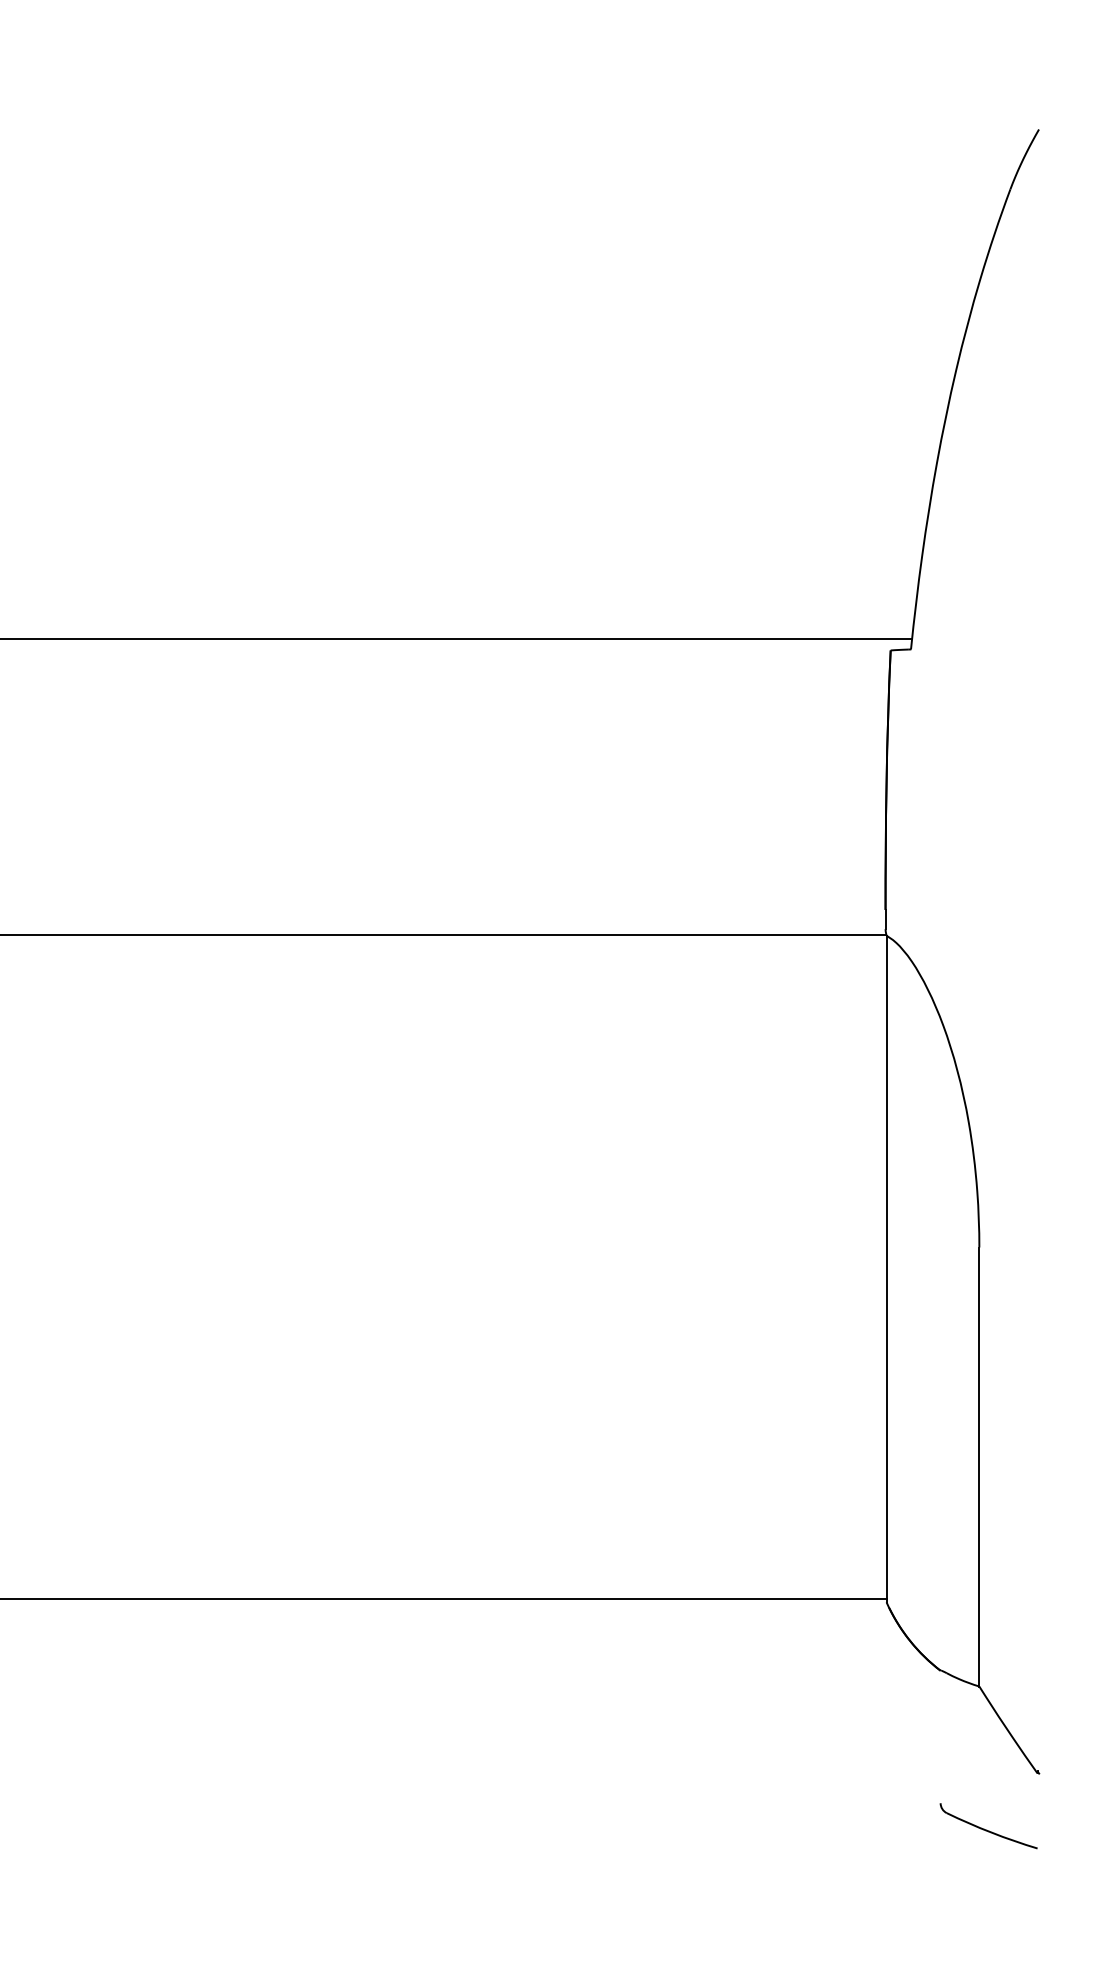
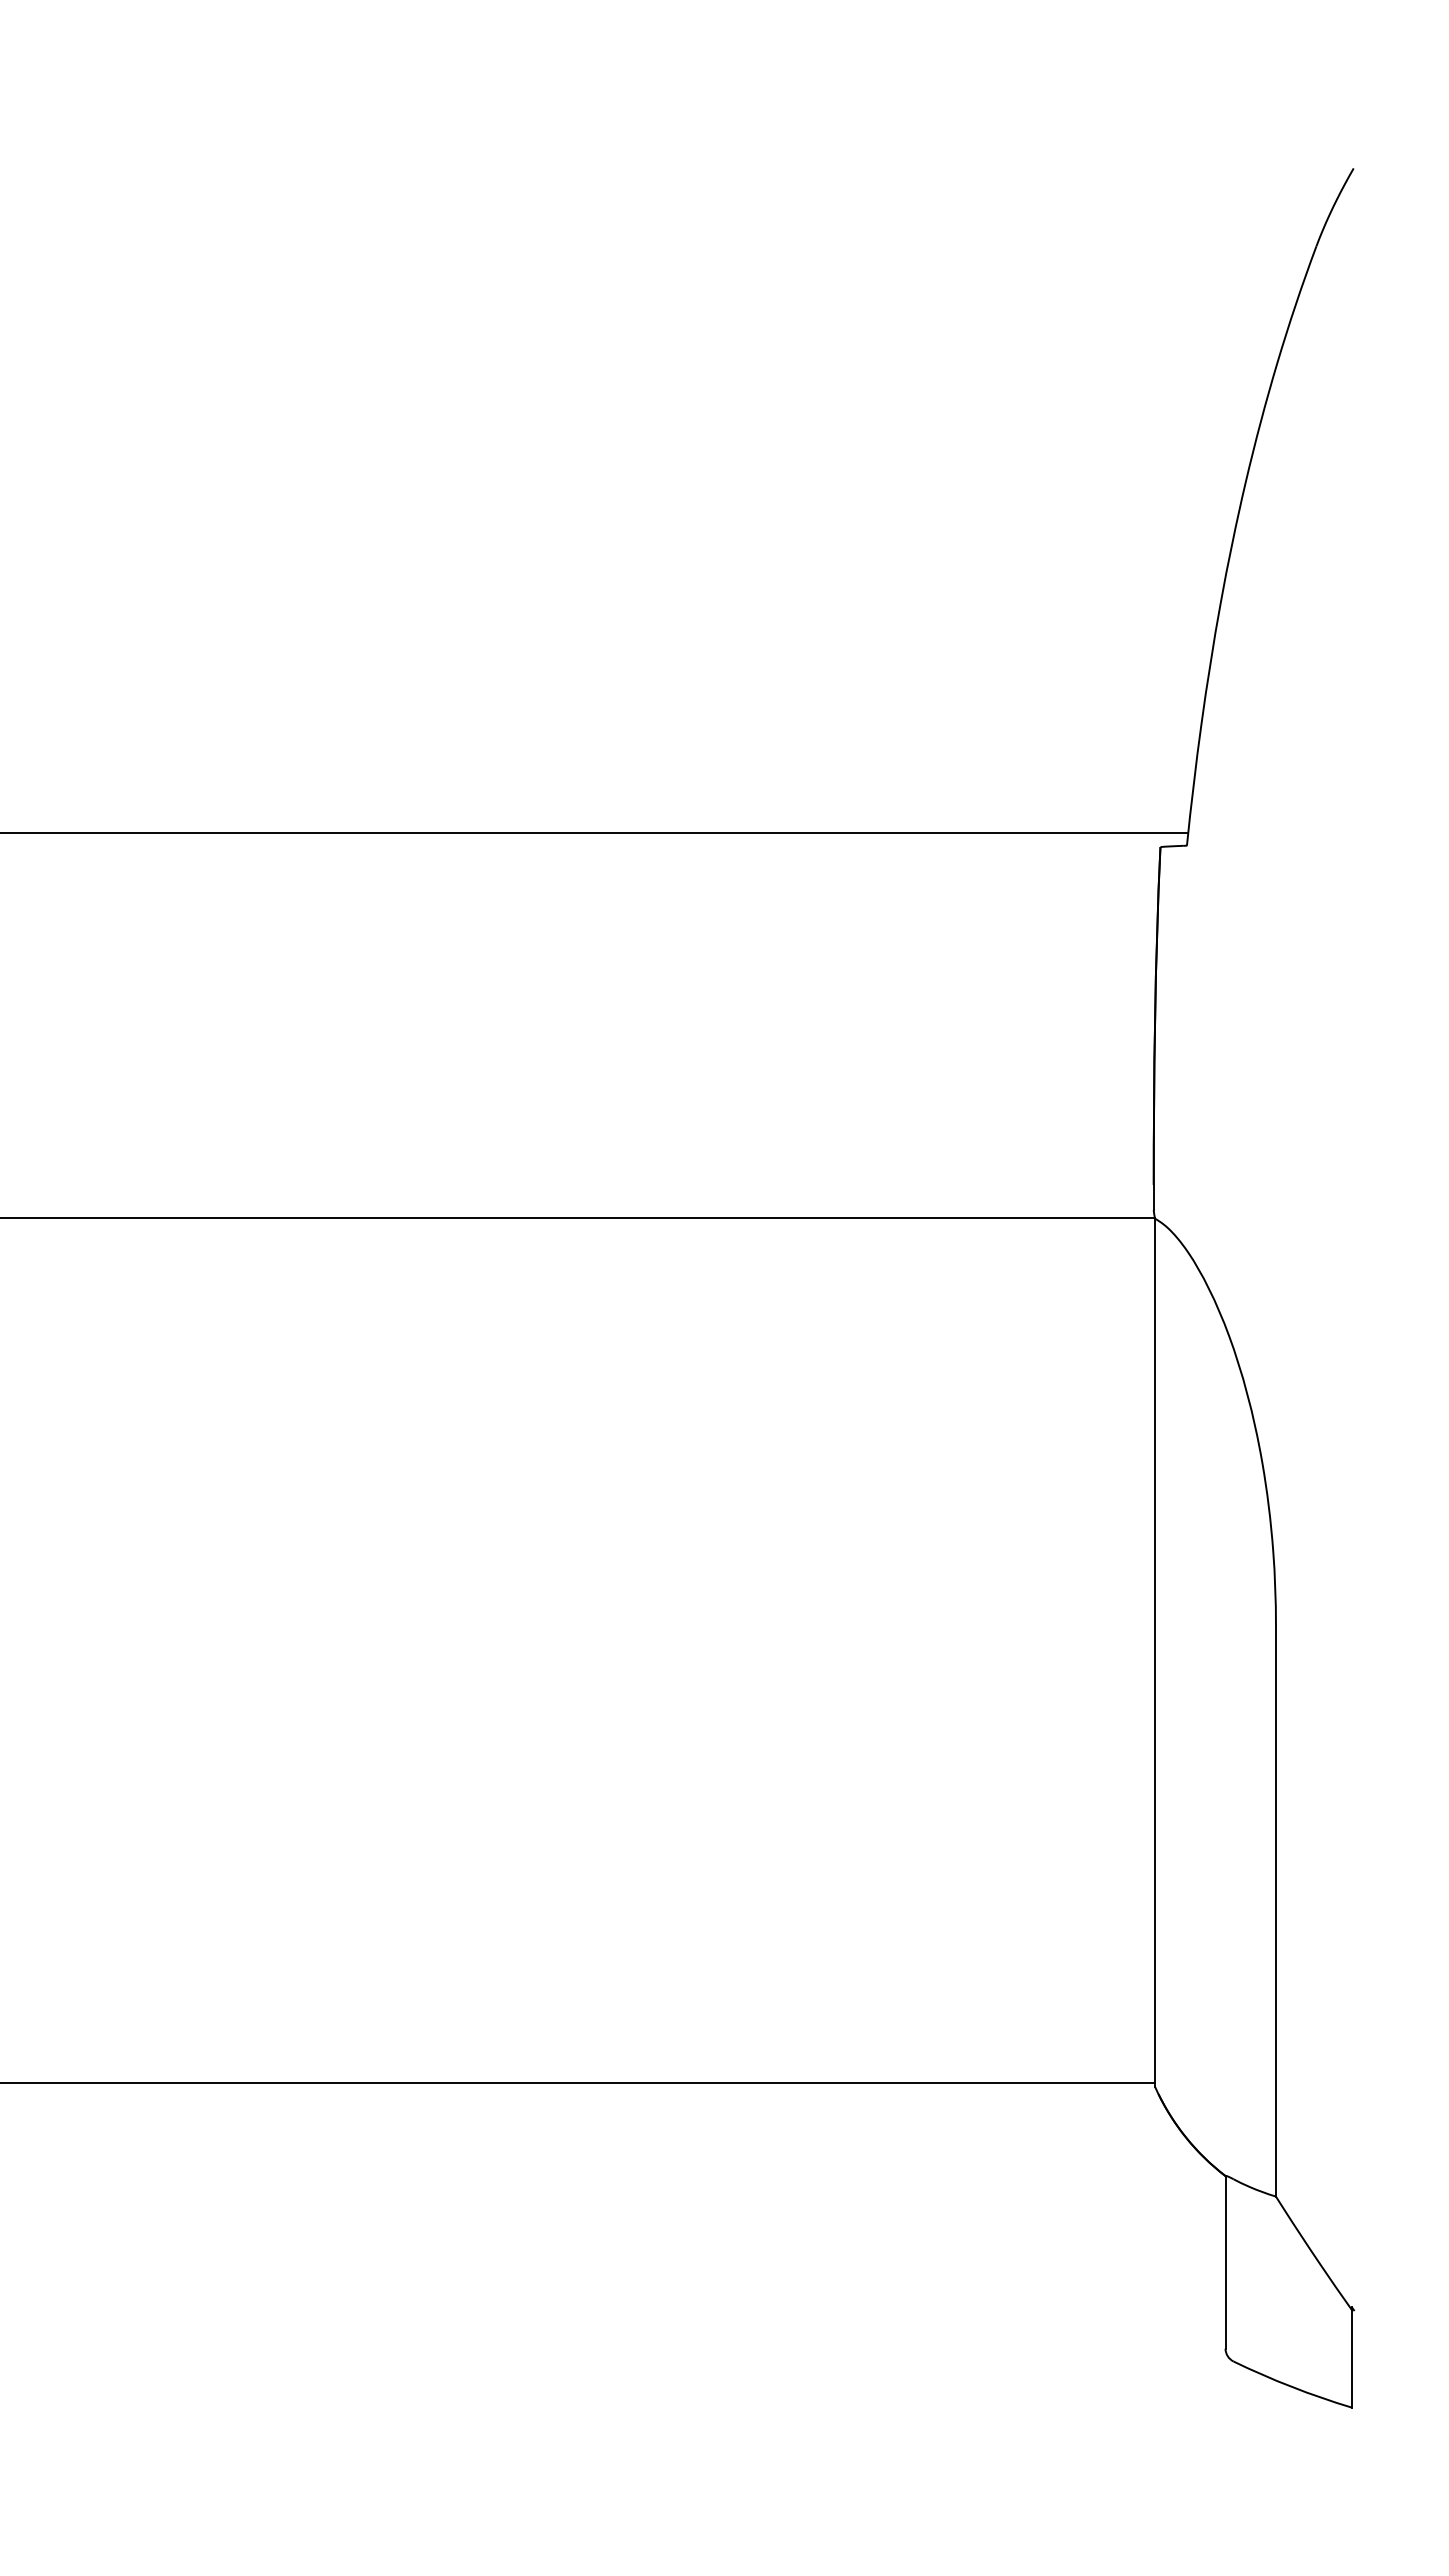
line: (940, 1737) -> (1225, 2262), added
line: (1037, 1810) -> (1351, 2358), added

